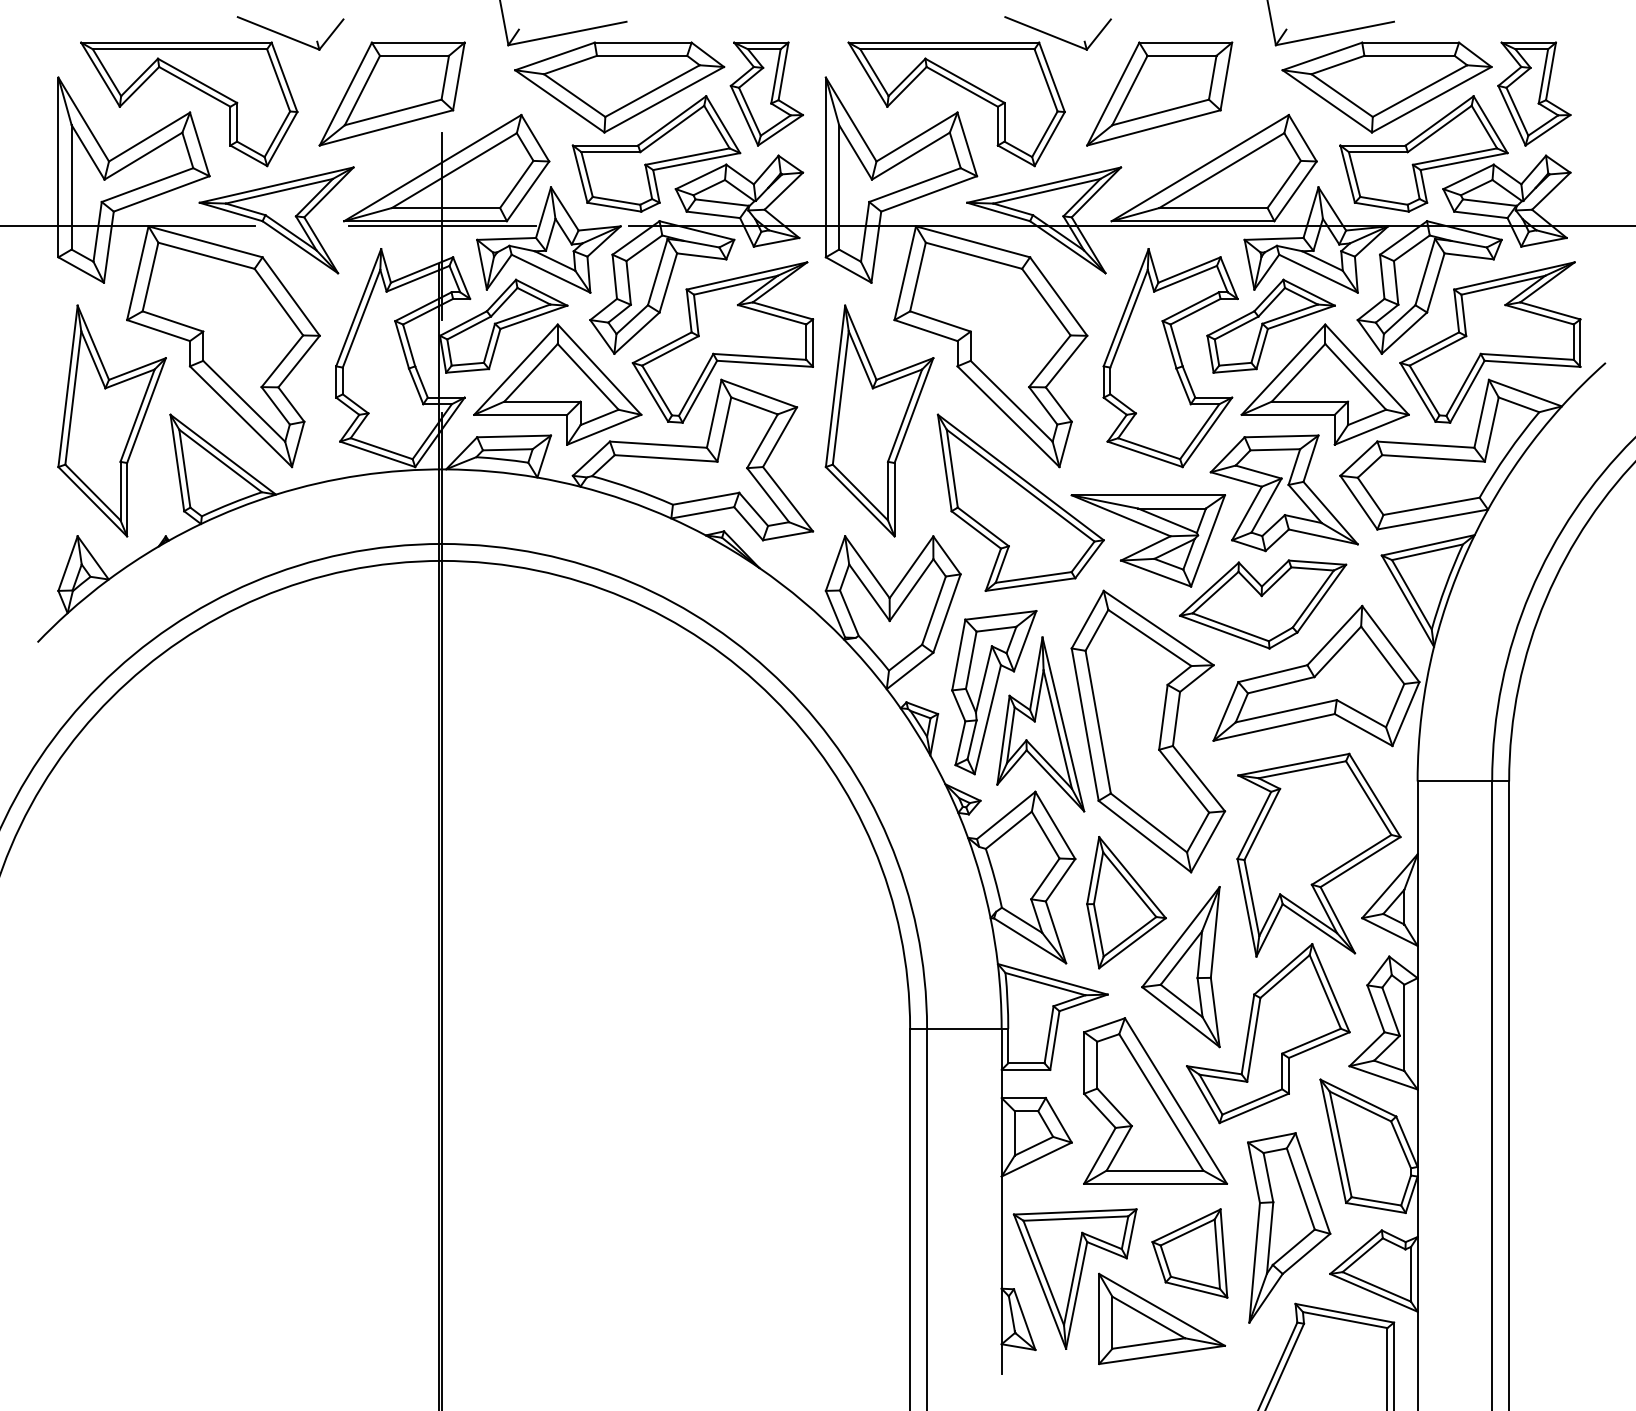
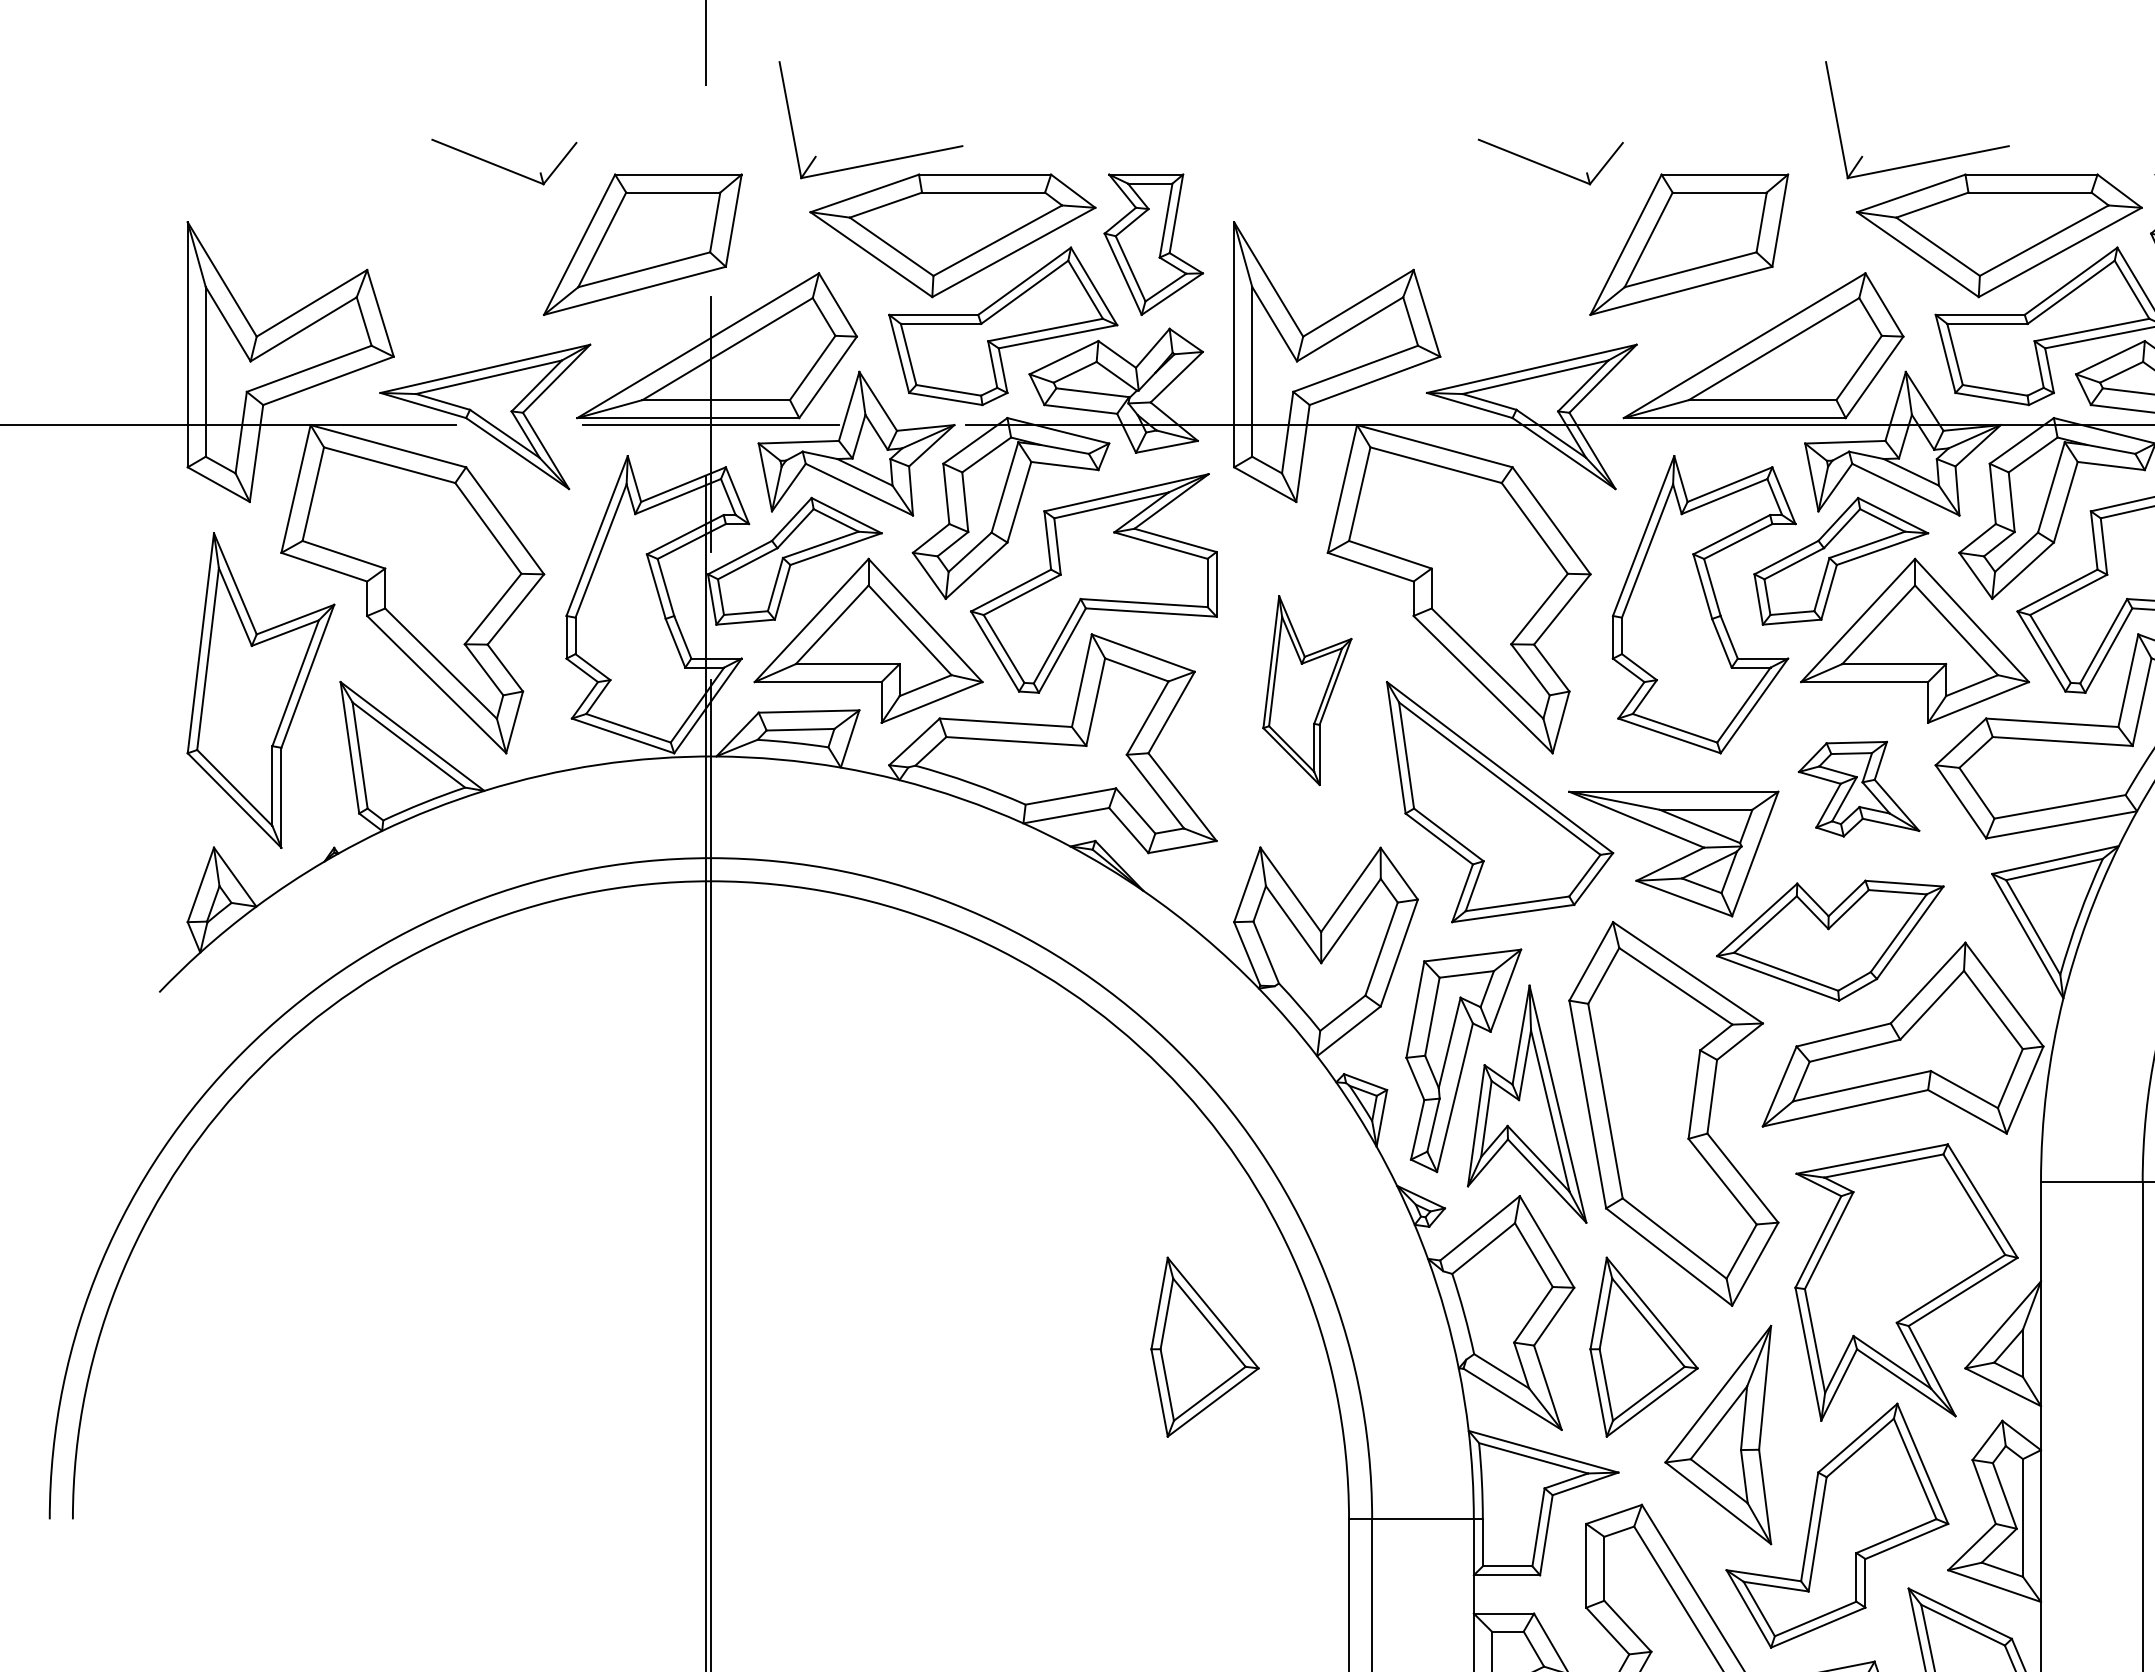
part: (197, 89) -> (377, 238), removed
part: (964, 89) -> (1423, 238), removed
part: (879, 420) -> (1307, 689), size x0.6
part: (1283, 493) -> (1858, 789), size x0.6
part: (804, 902) -> (1205, 1347), added

